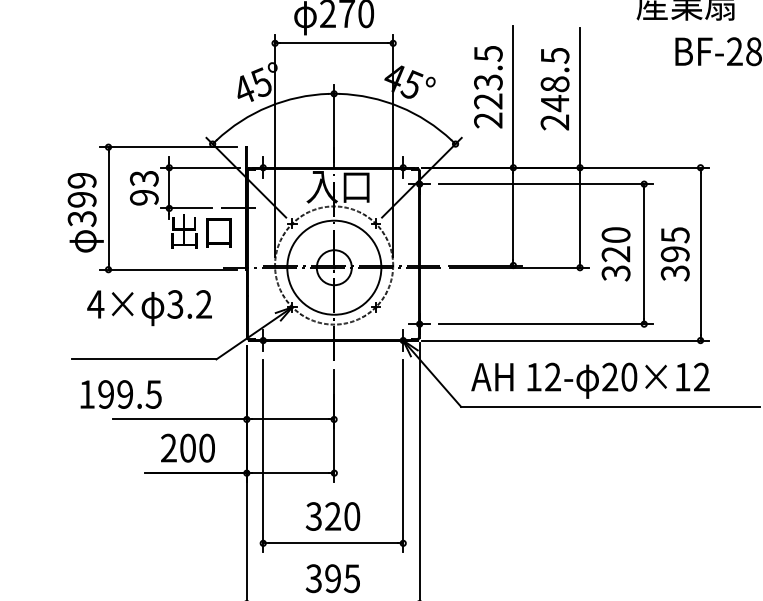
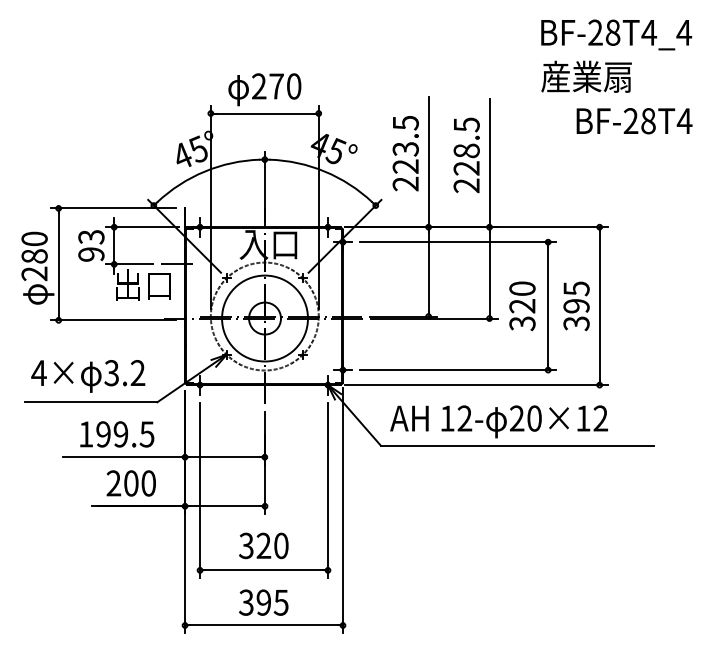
text: (554, 103) -> (466, 168), 248.5 -> 228.5
text: (82, 199) -> (34, 256), 399 -> 280
text: (149, 308) -> (88, 376), moved
text: (121, 394) -> (117, 434), moved

